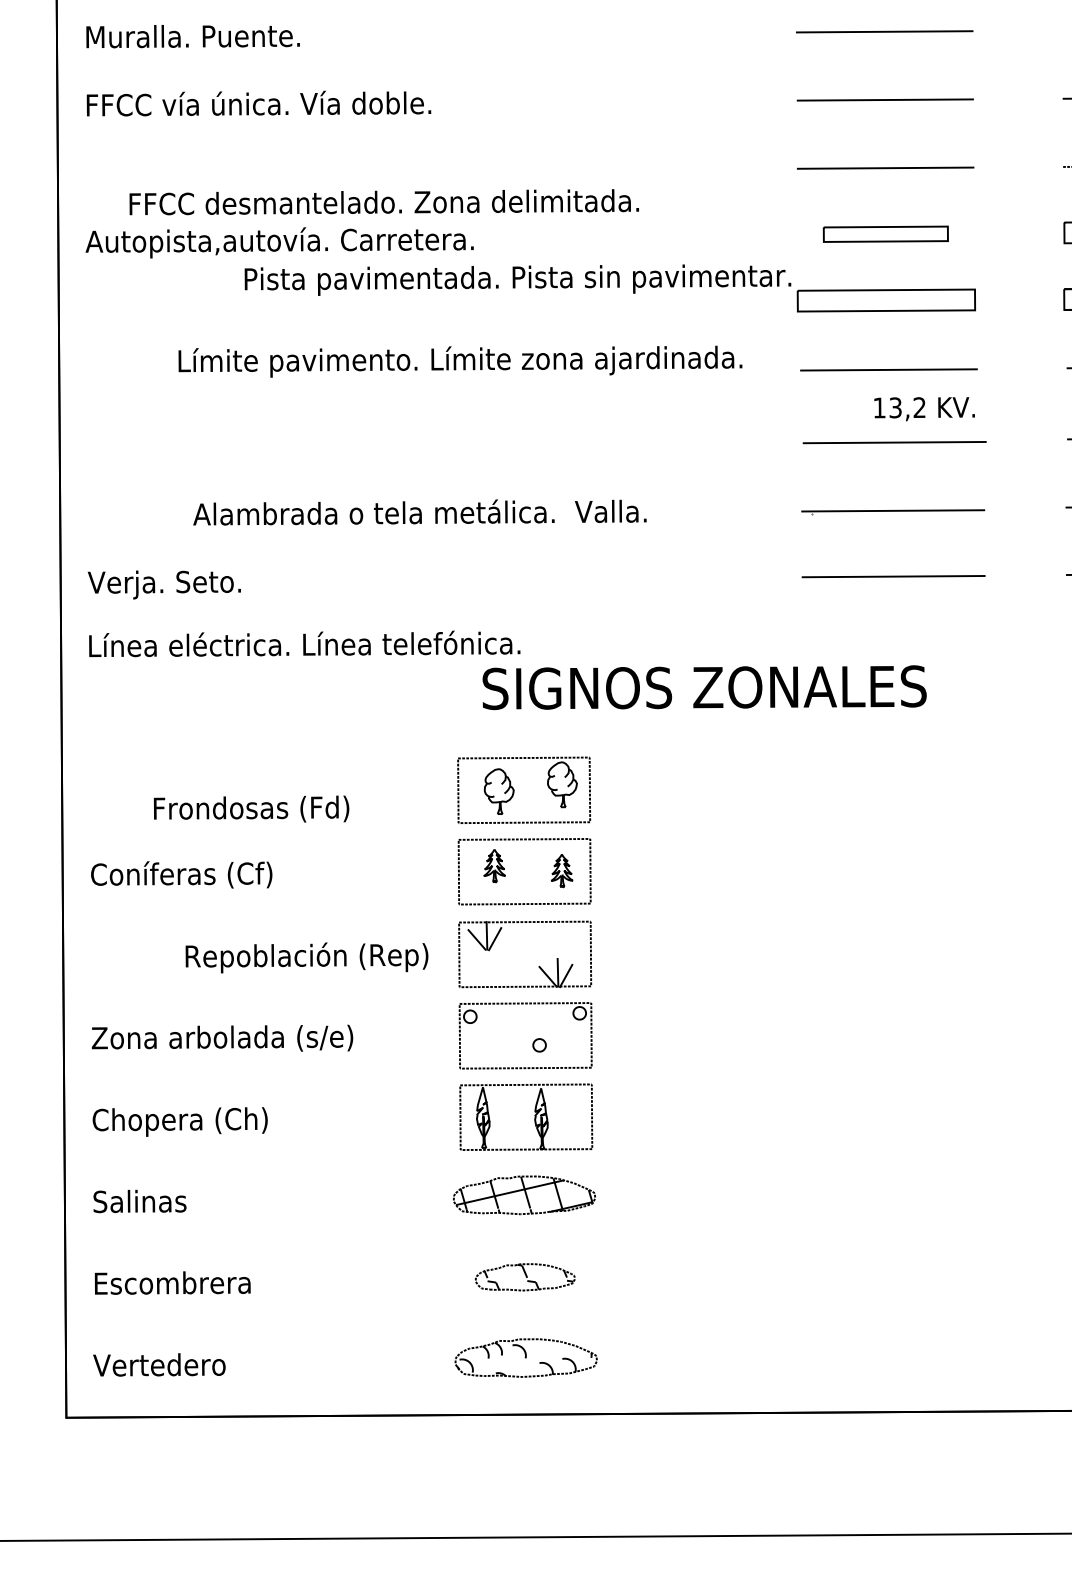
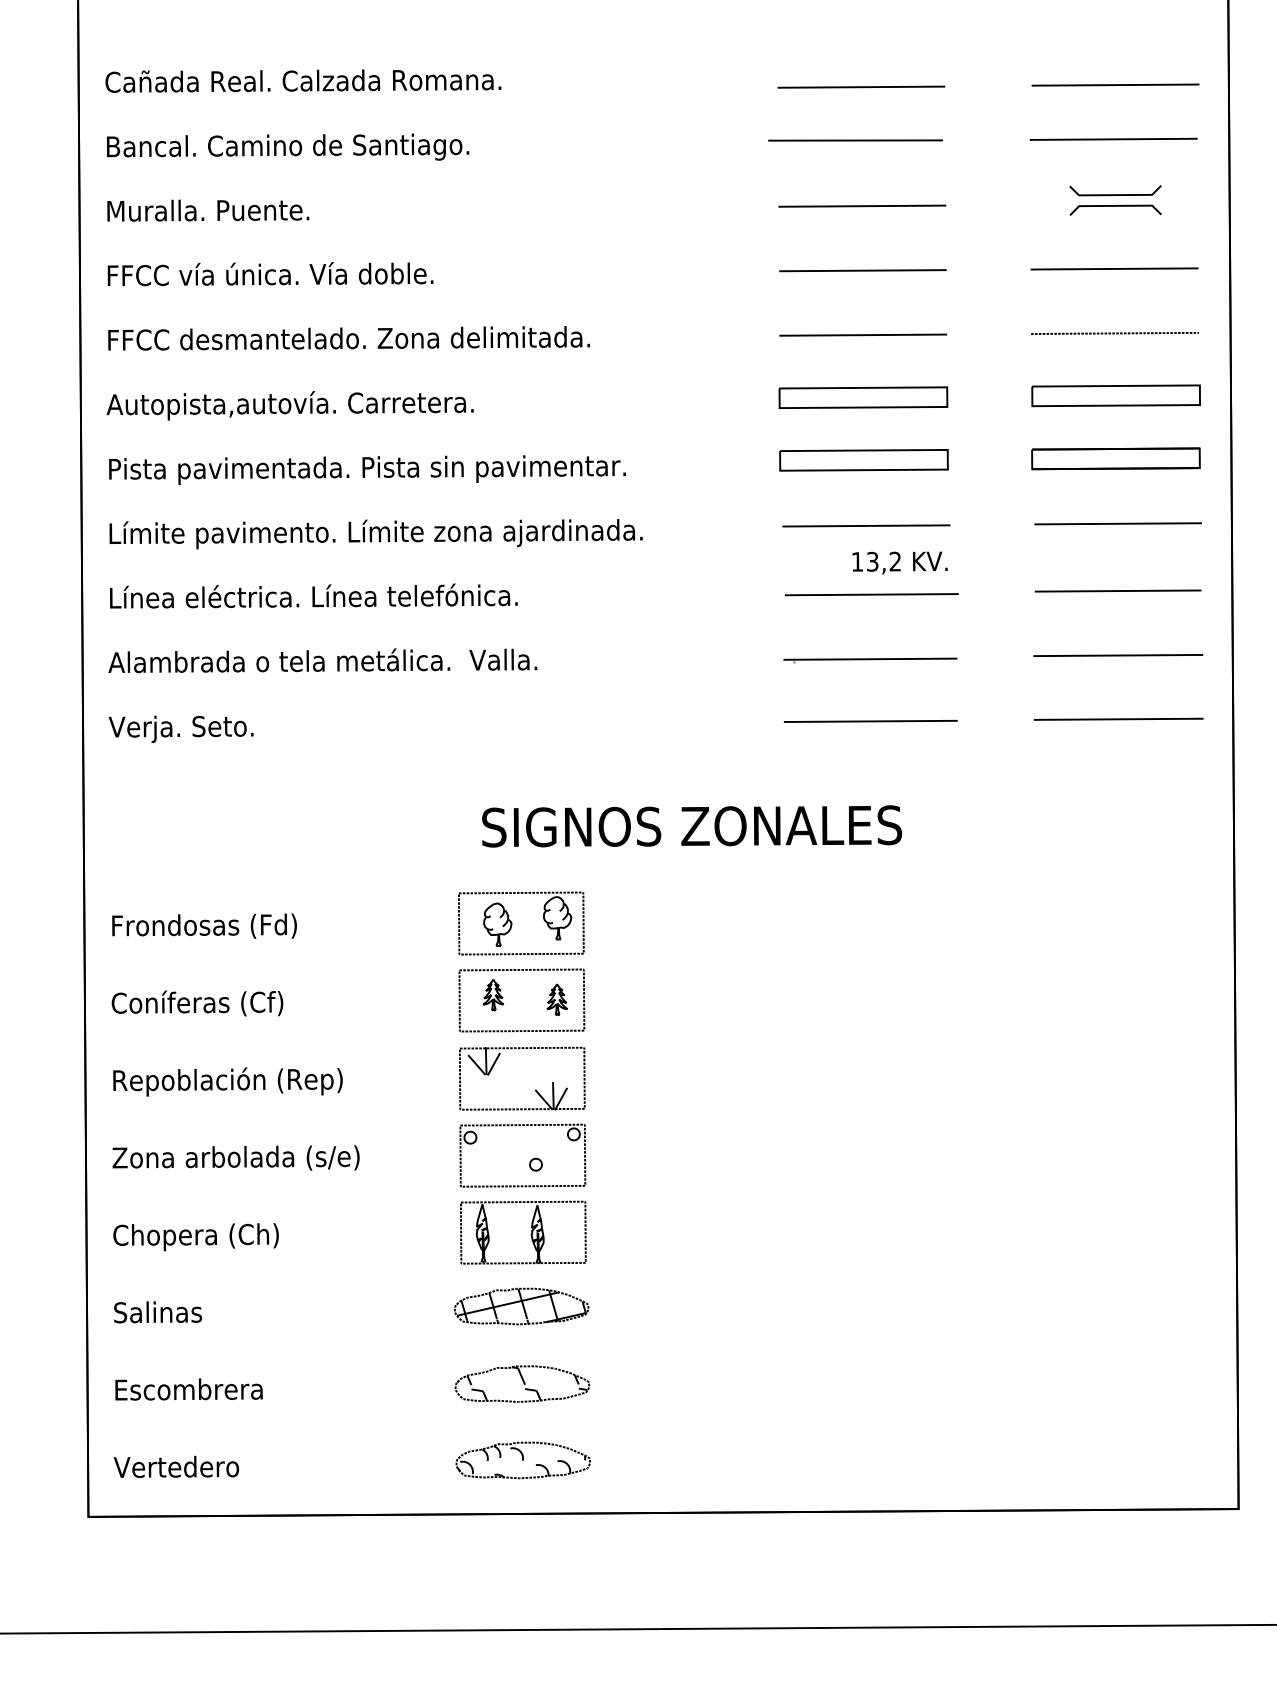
text: (383, 202) -> (348, 338), moved
part: (885, 234) -> (863, 397), size x1.43
text: (517, 279) -> (367, 469), moved
text: (459, 362) -> (375, 534), moved
text: (419, 512) -> (322, 660), moved
text: (304, 643) -> (313, 595), moved
text: (251, 808) -> (204, 925), moved
text: (306, 957) -> (227, 1081), moved
part: (525, 1276) -> (522, 1383), size x1.43

